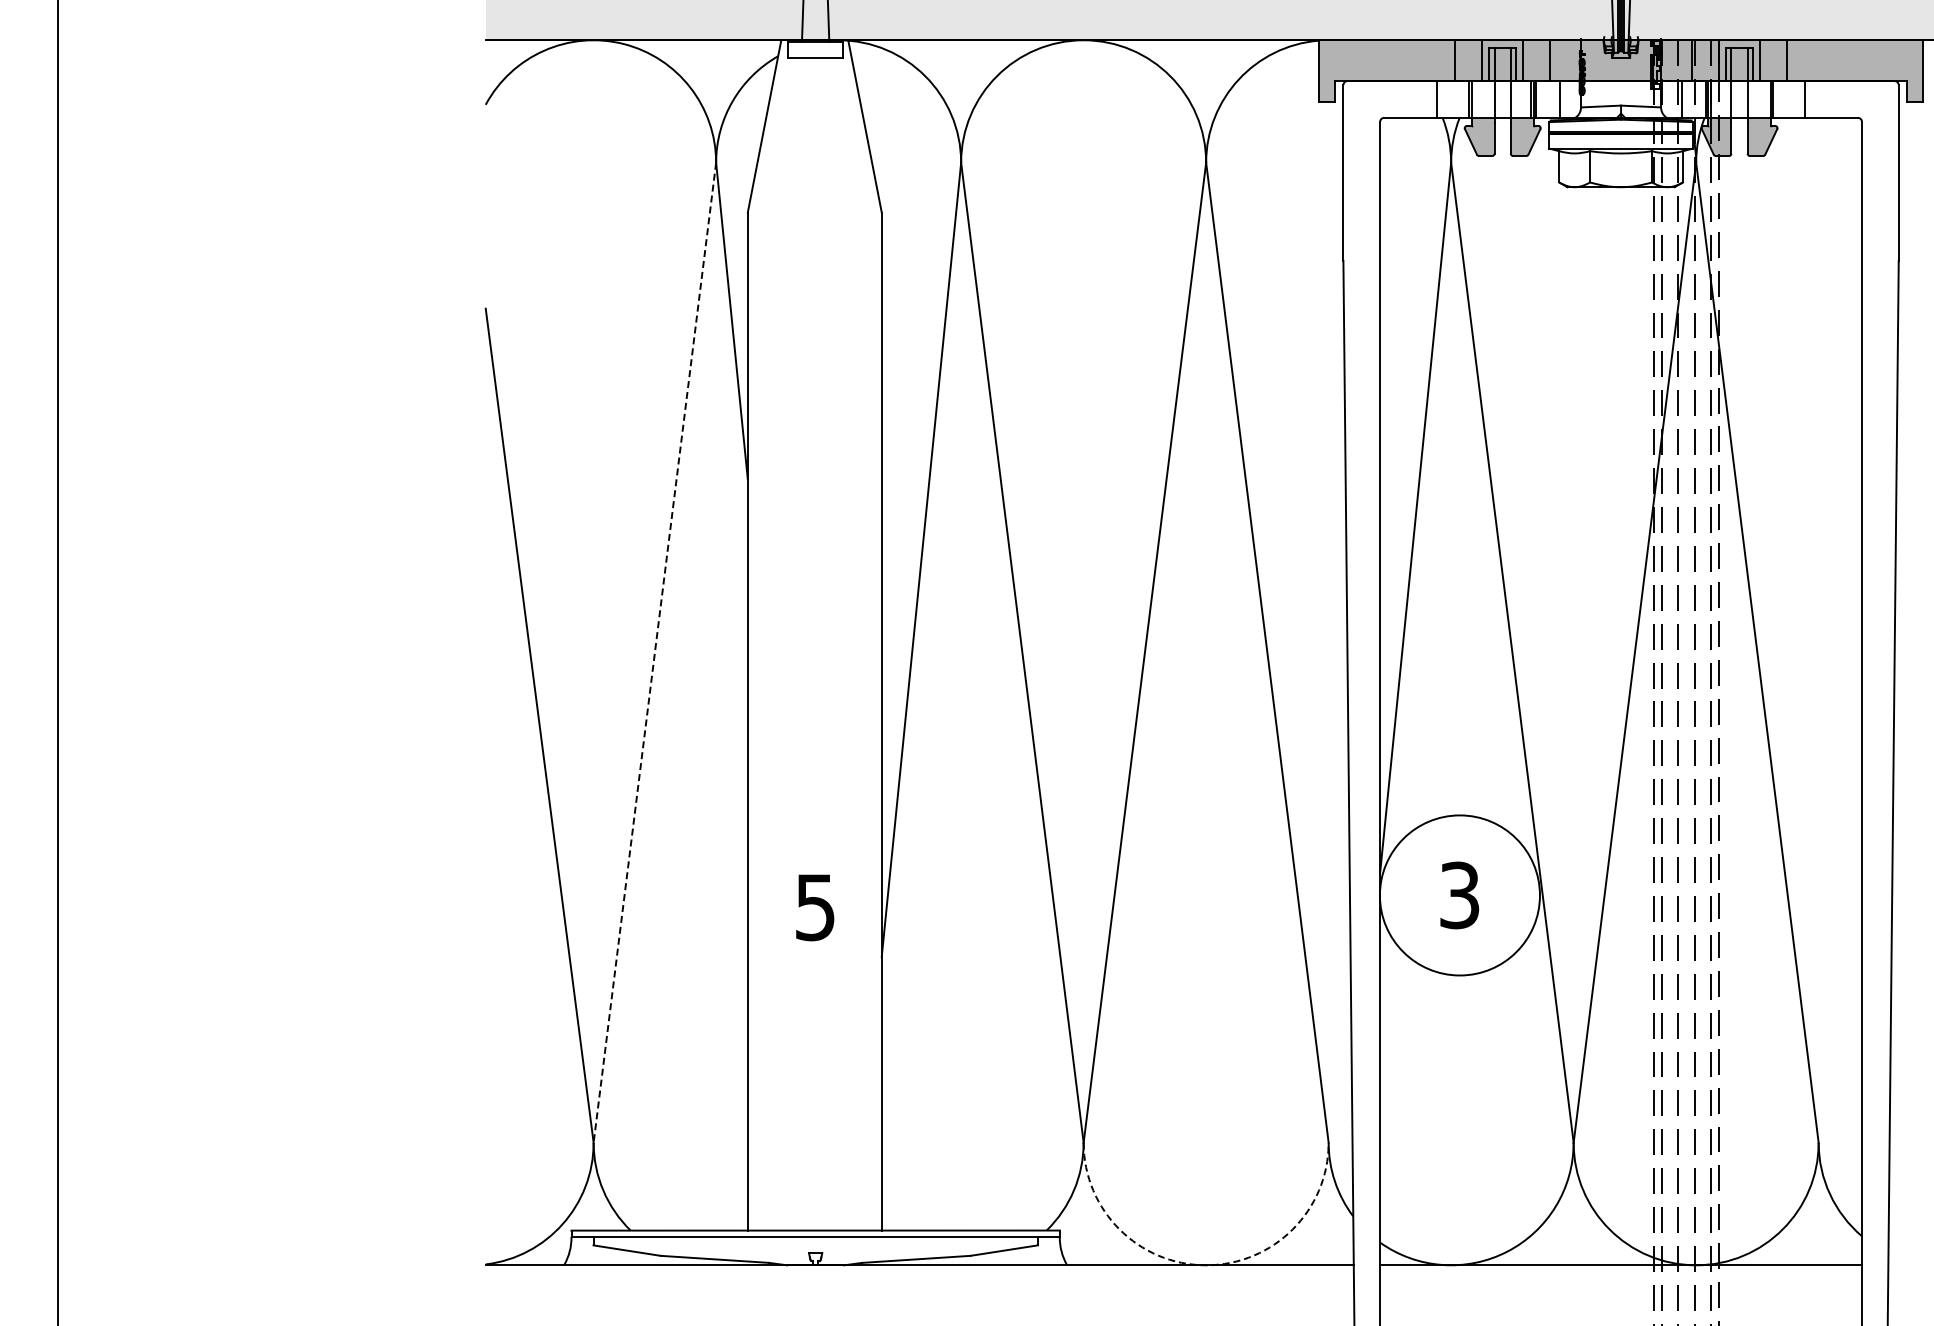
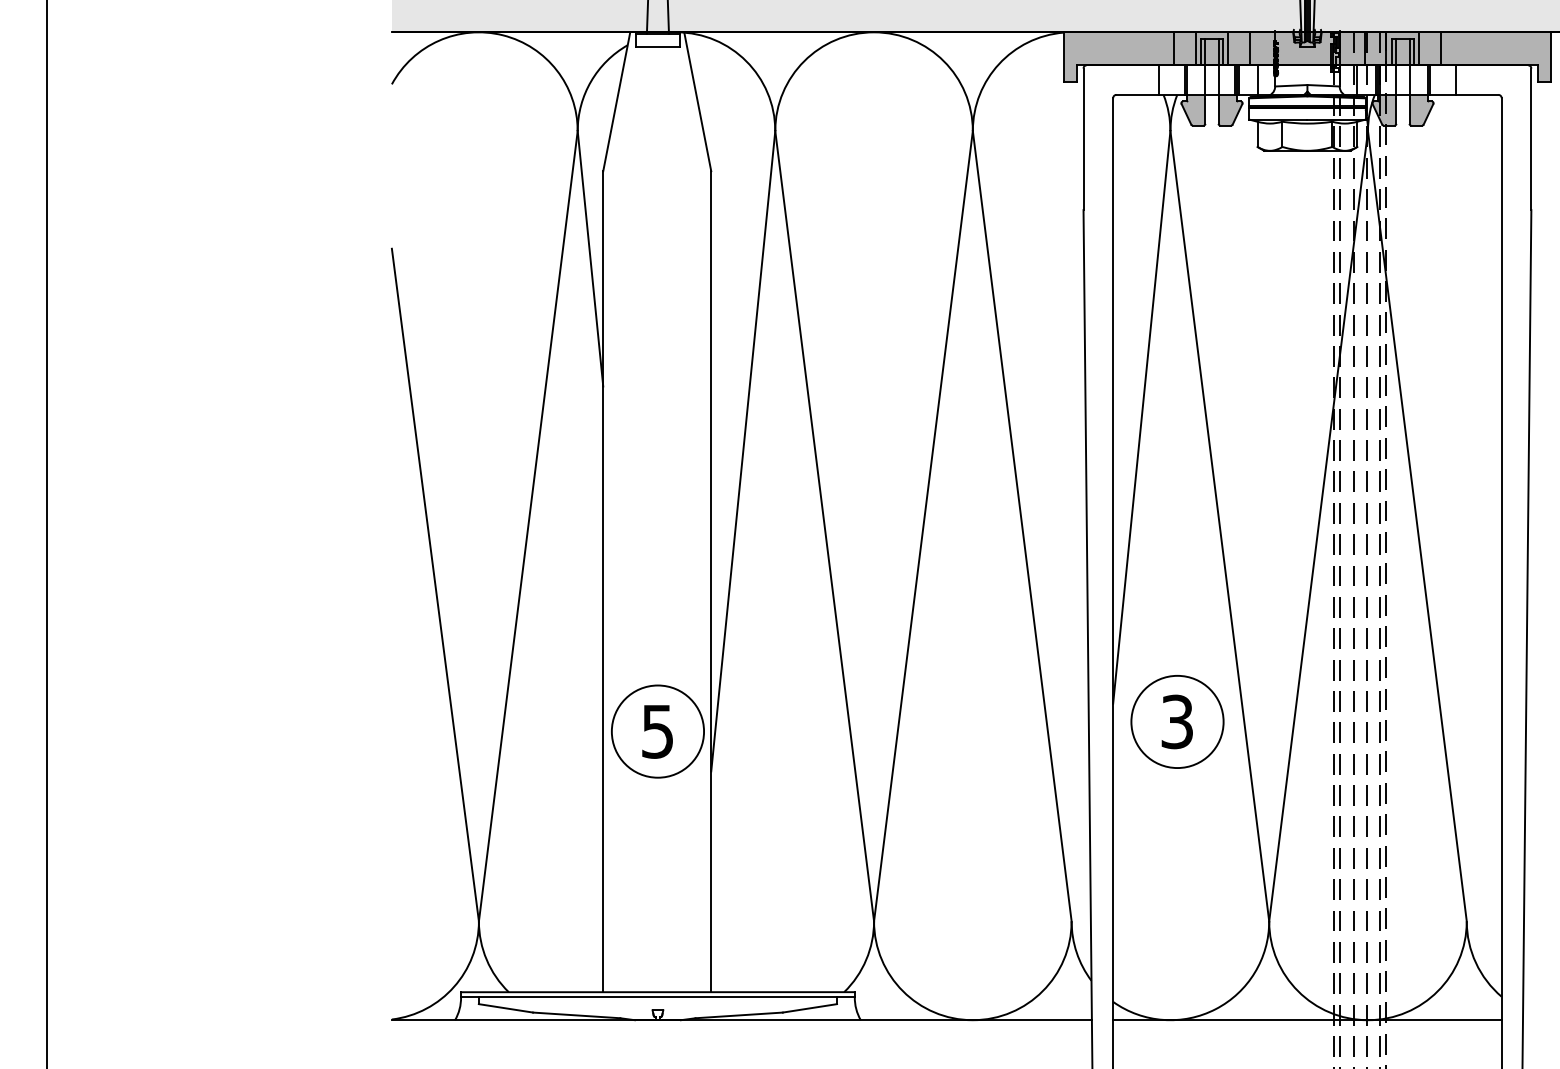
line: (654, 652) -> (528, 526), dashed -> solid
circle: (1459, 895) -> (1177, 721), size x0.71
circle: (815, 907) -> (657, 731), added
arc: (1206, 1265) -> (973, 1020), dashed -> solid

